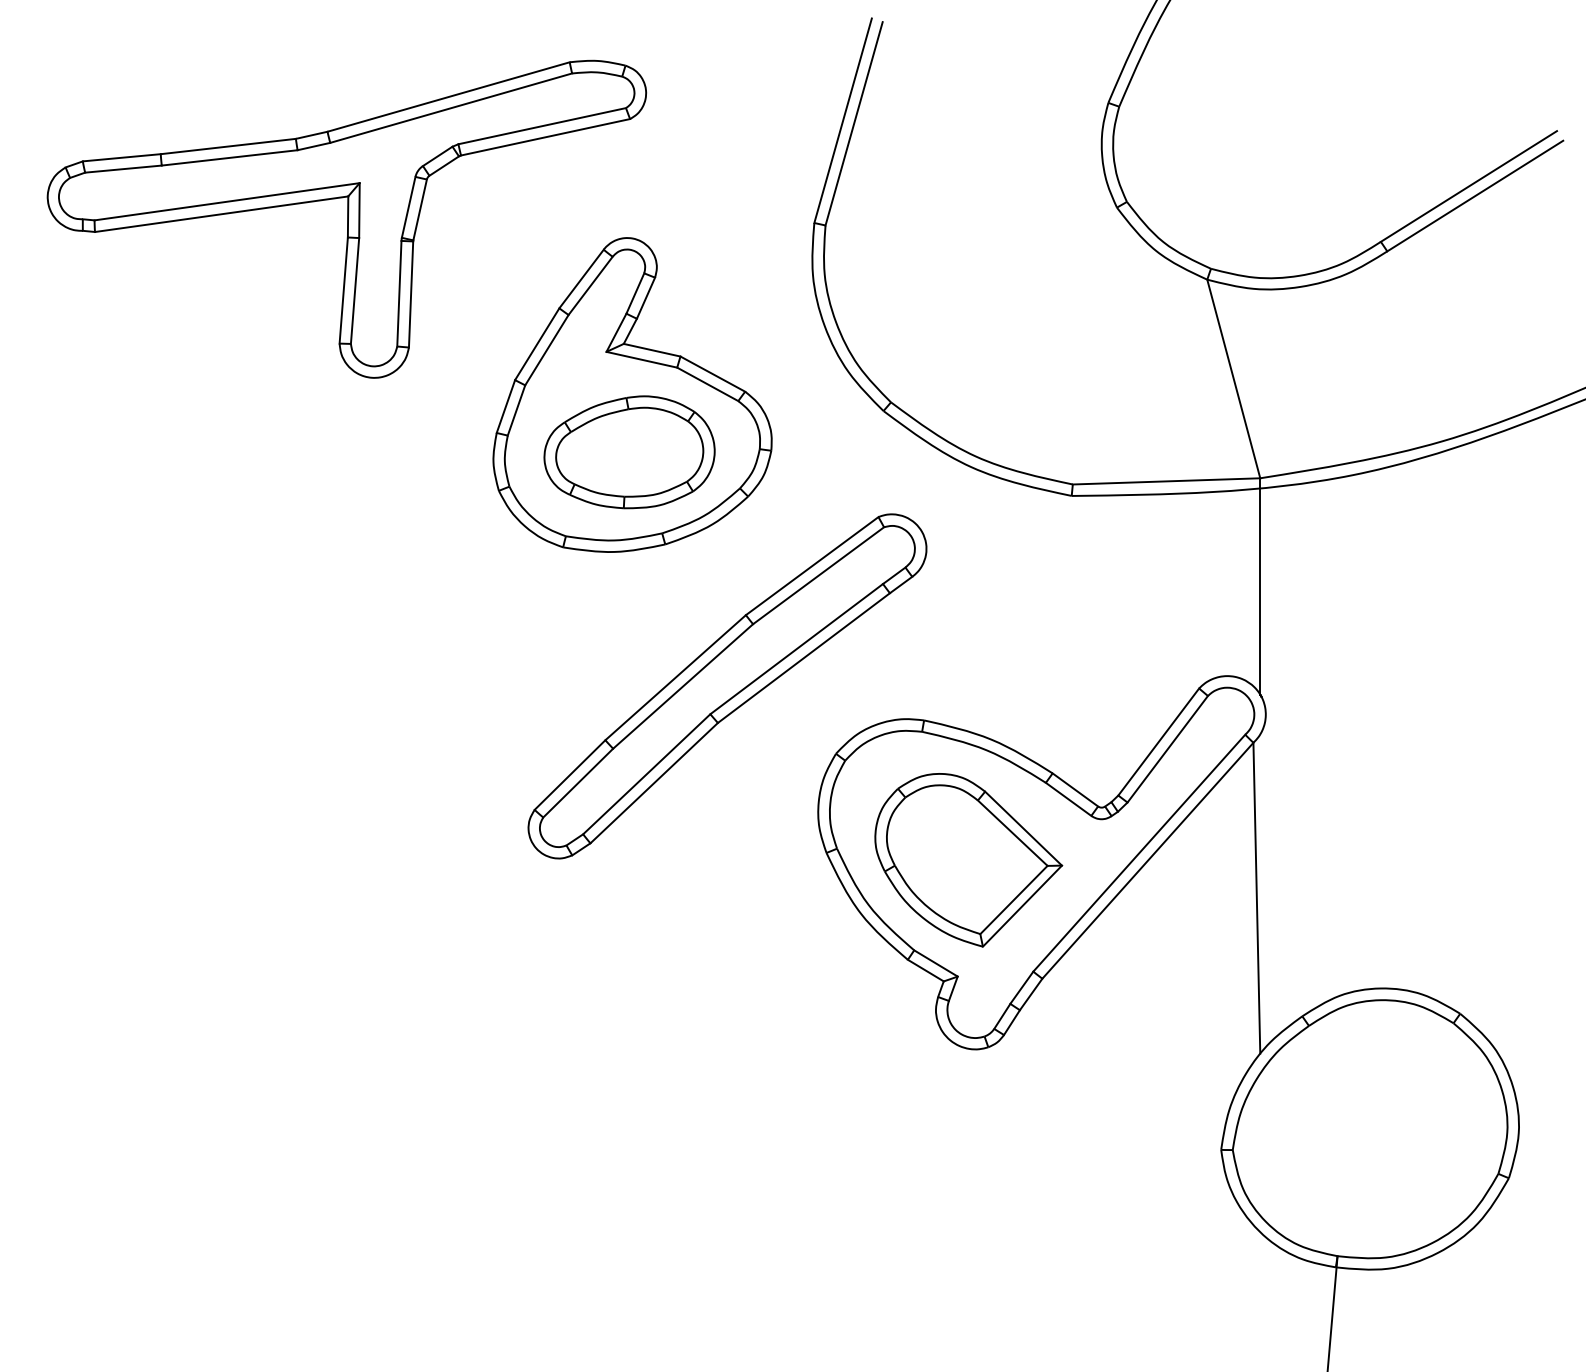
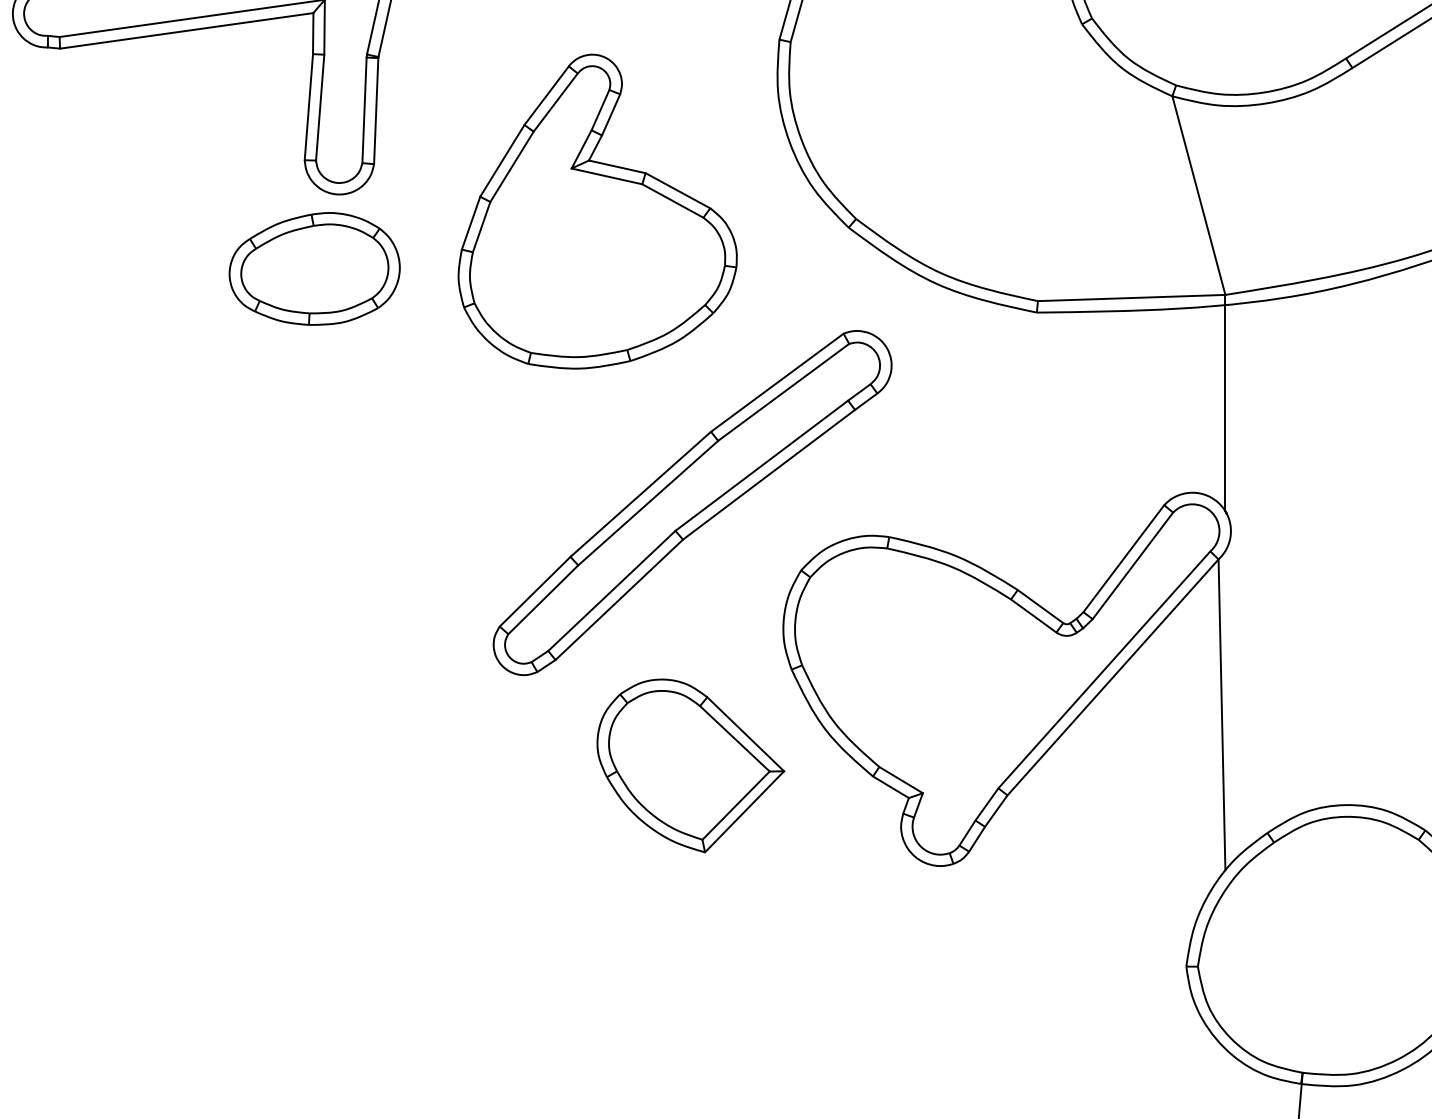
part: (629, 452) -> (314, 269), moved
part: (968, 860) -> (690, 766), moved

